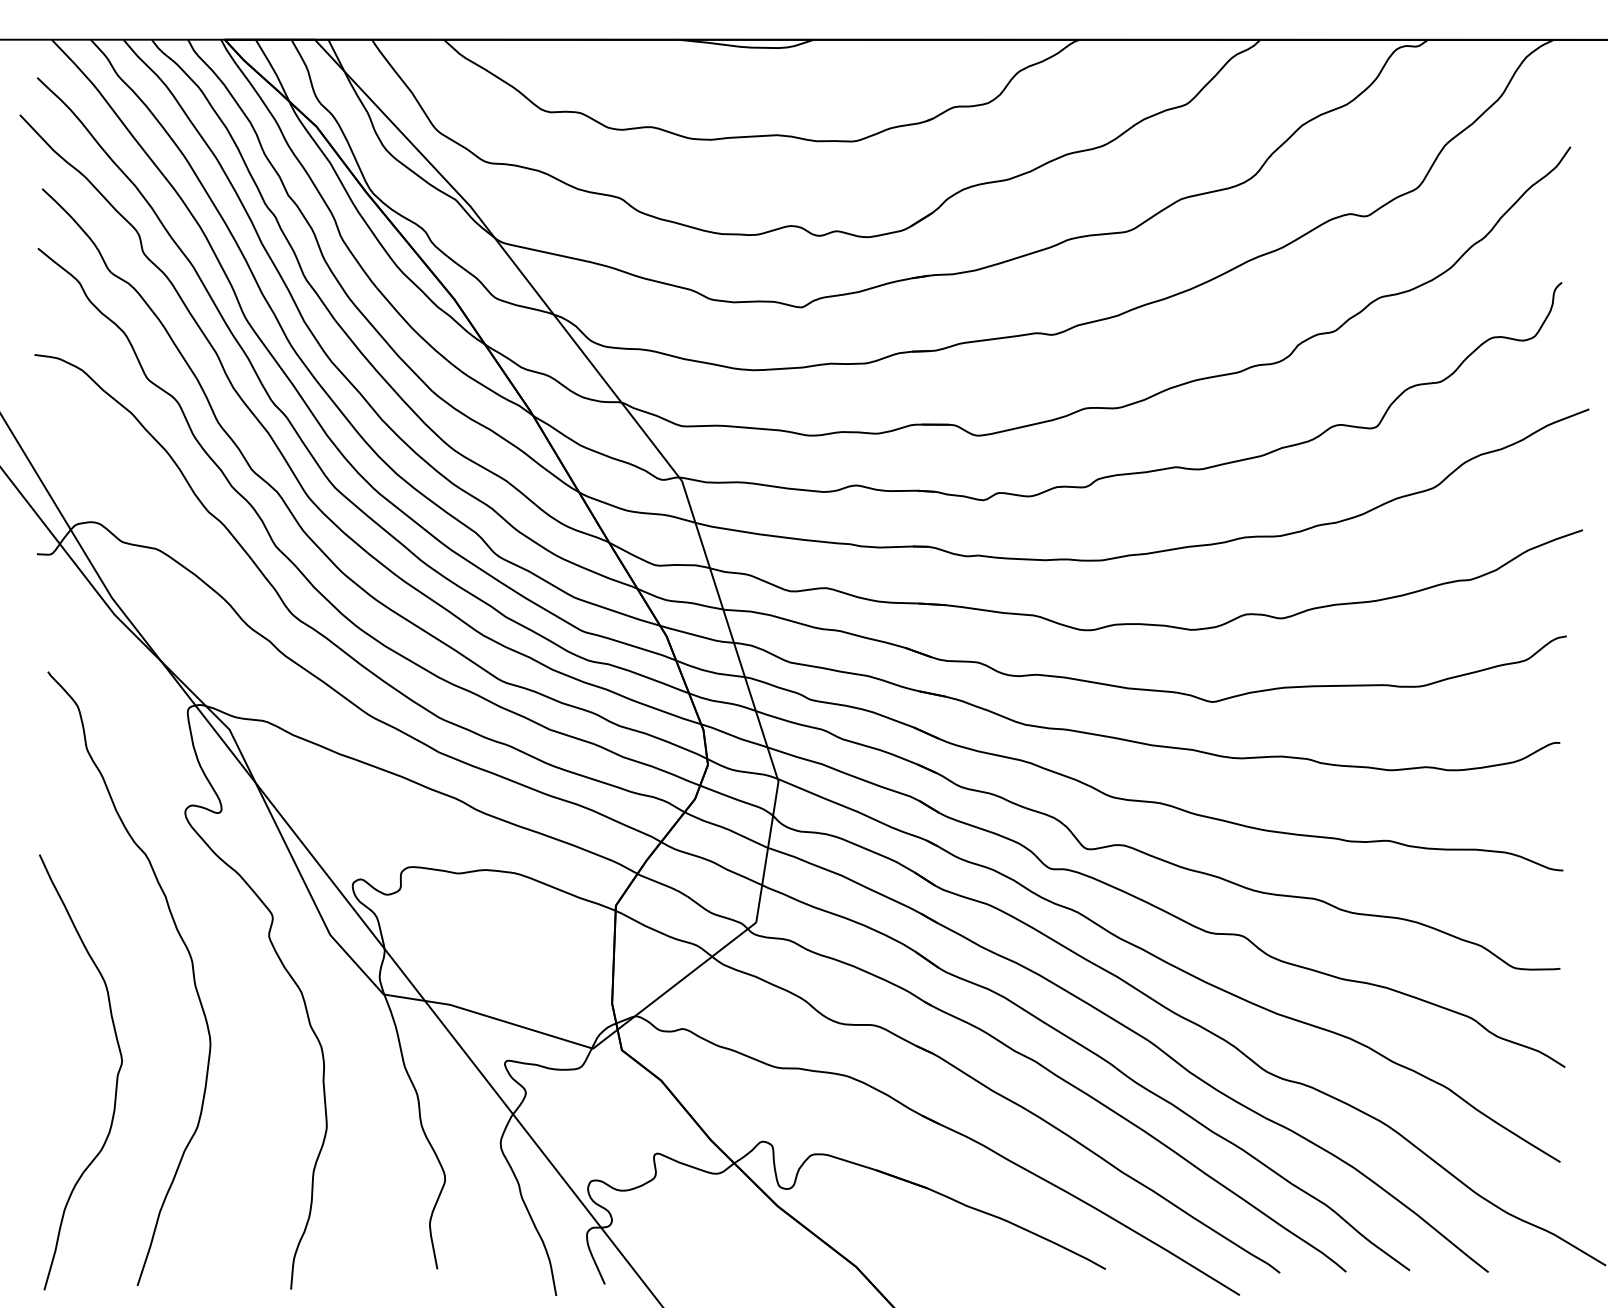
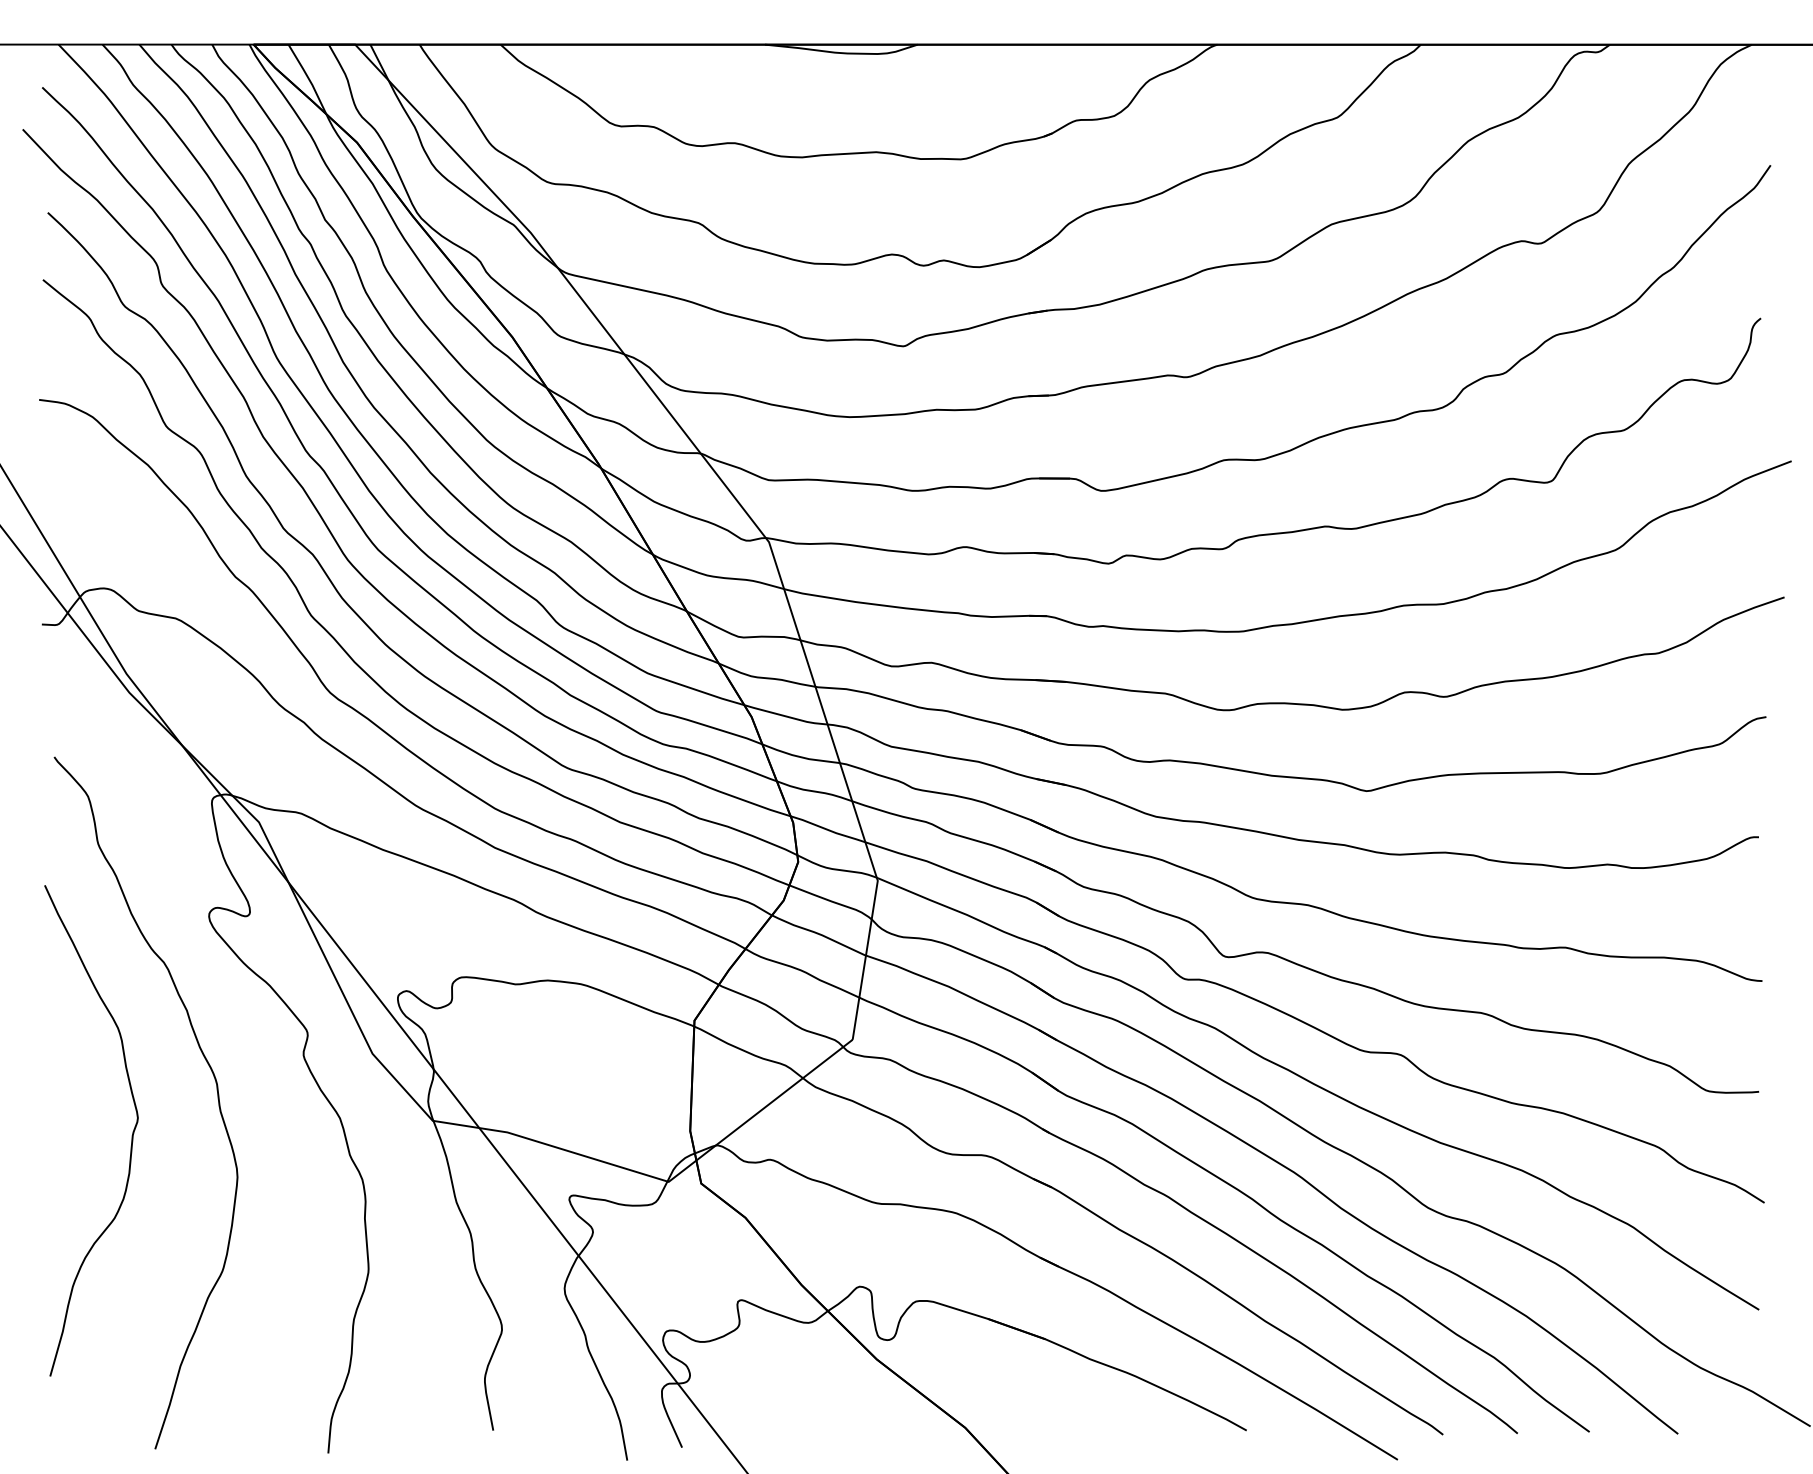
curve: (116, 1075) -> (131, 1134), moved

